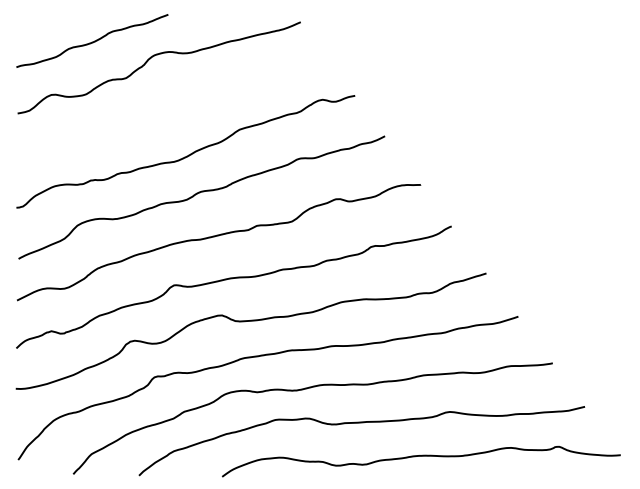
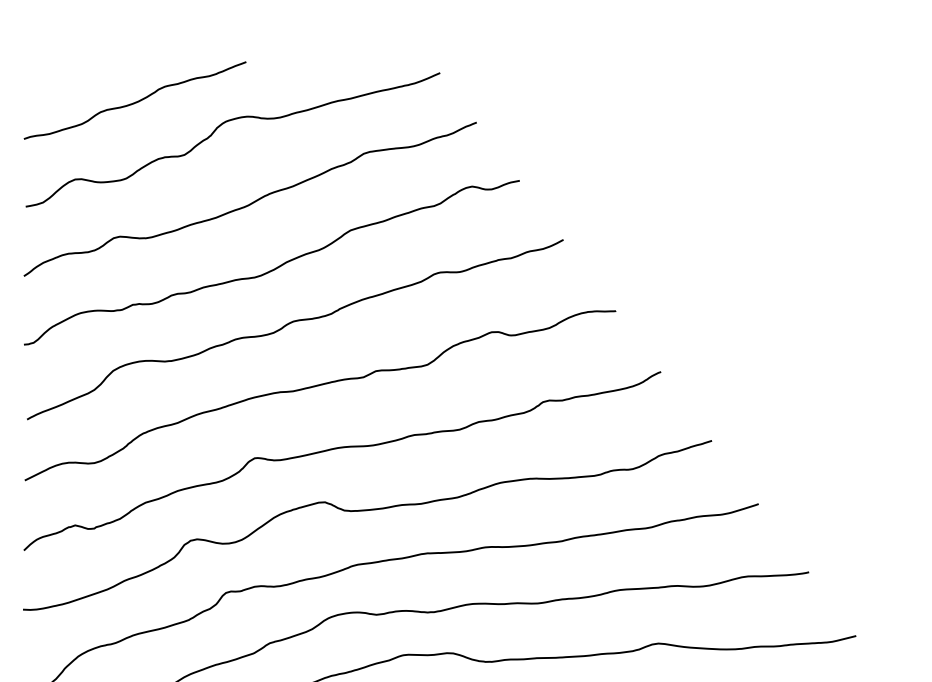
curve: (171, 110) -> (250, 202), added

